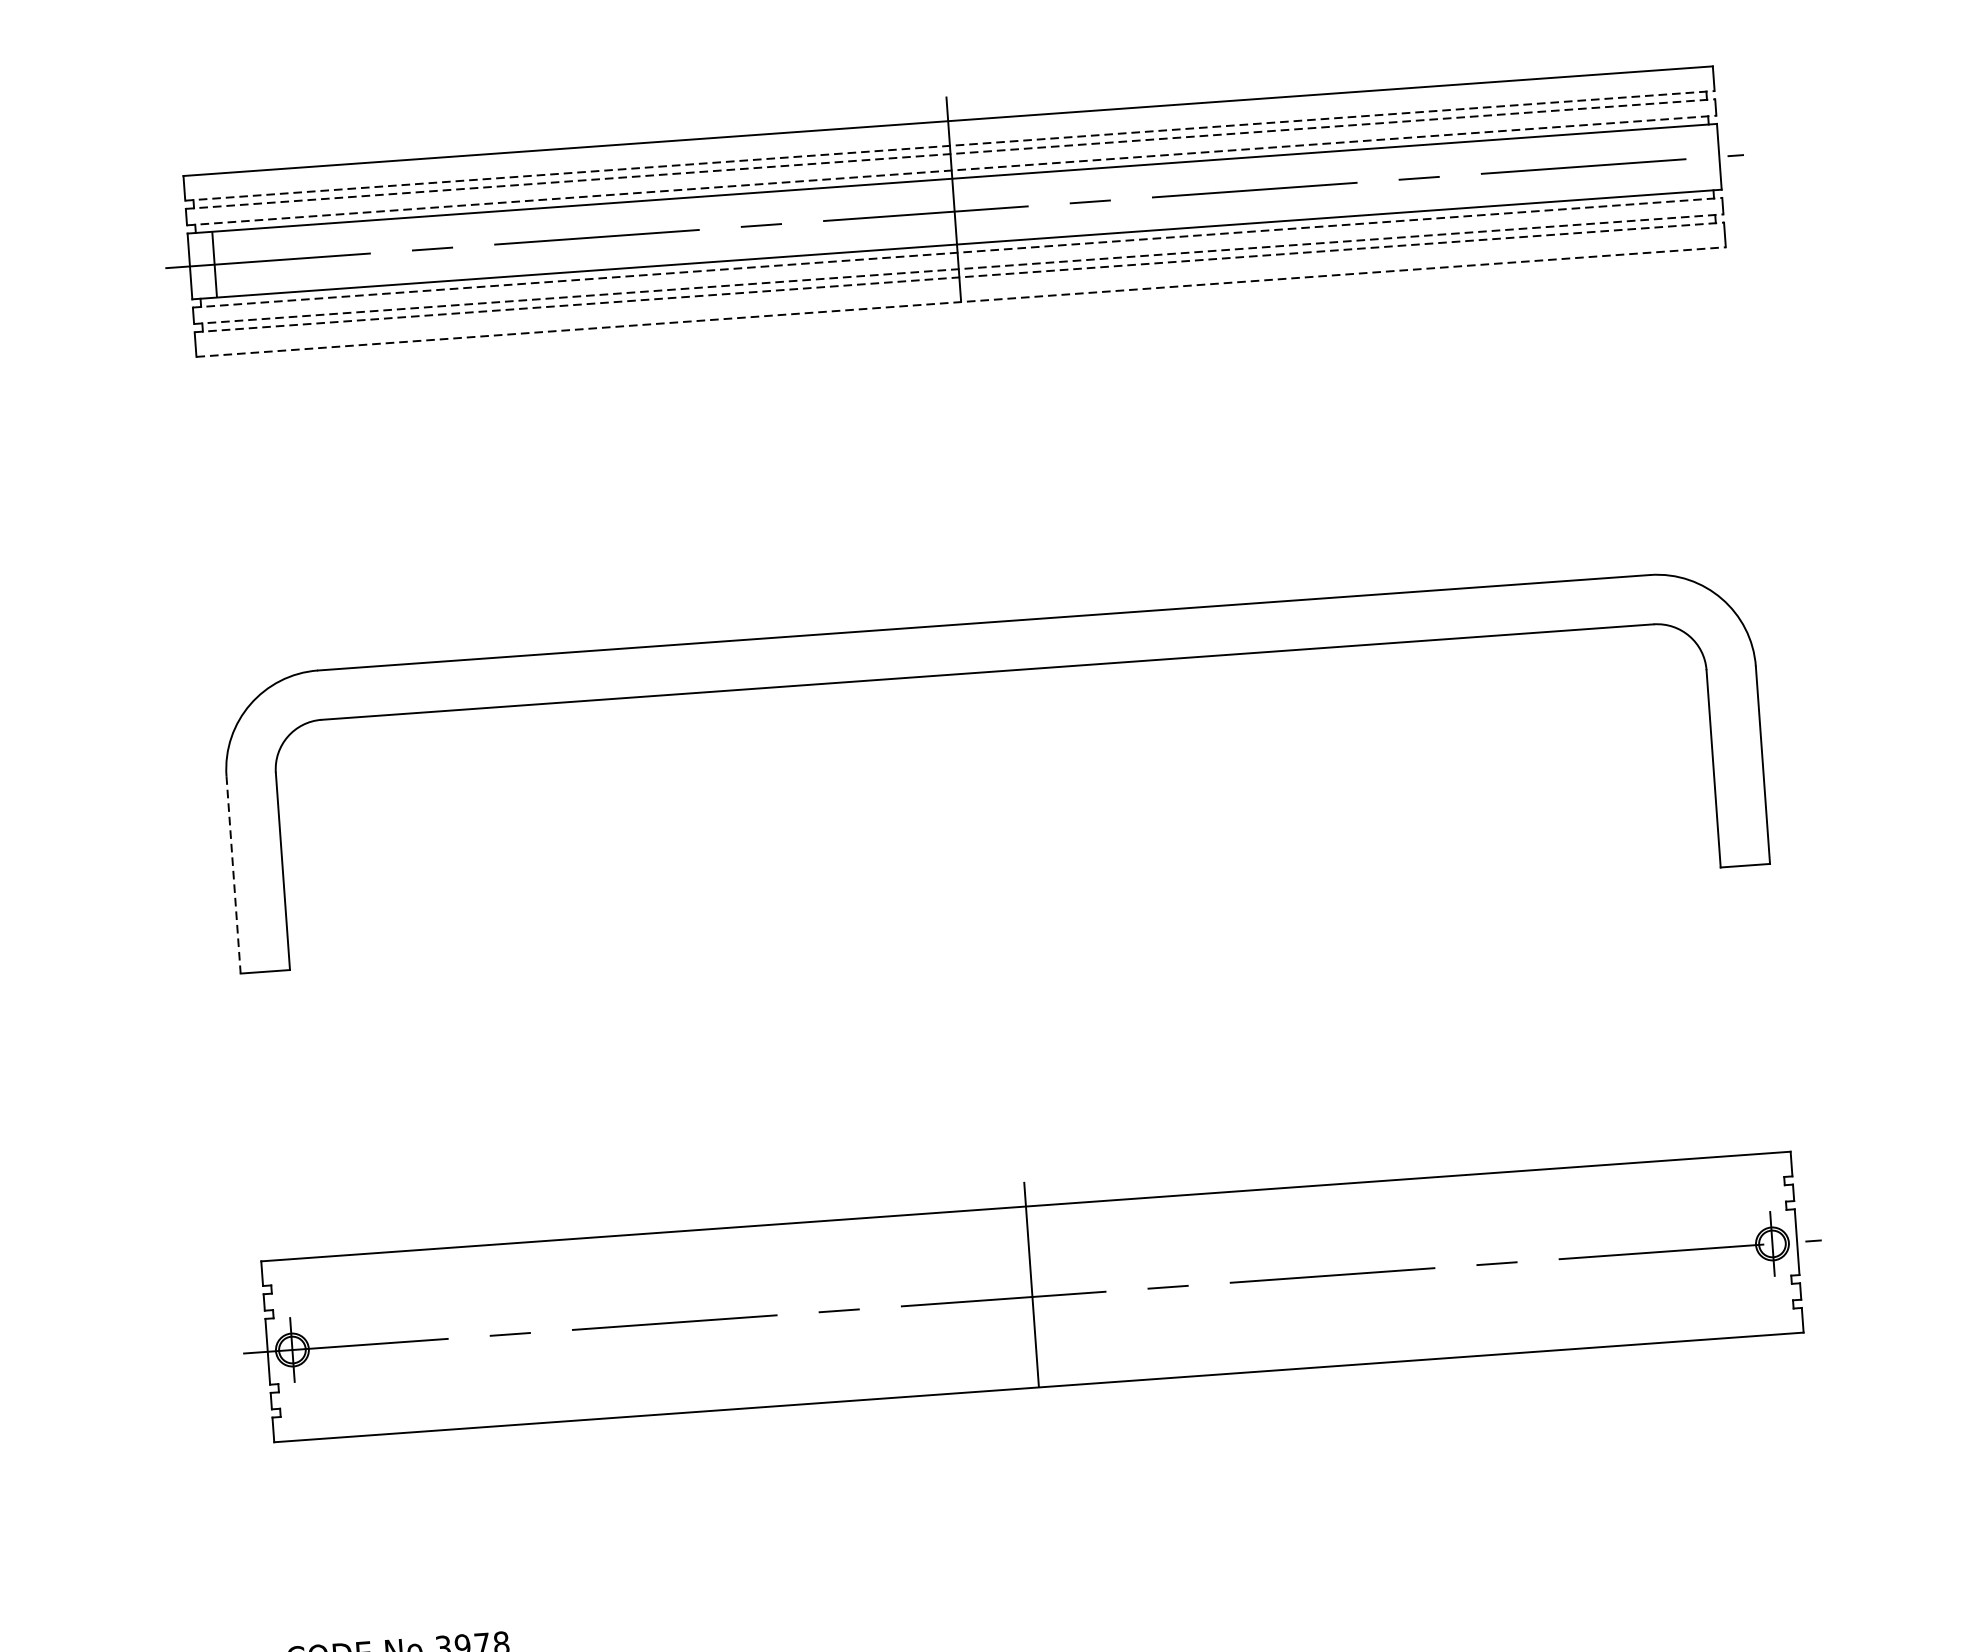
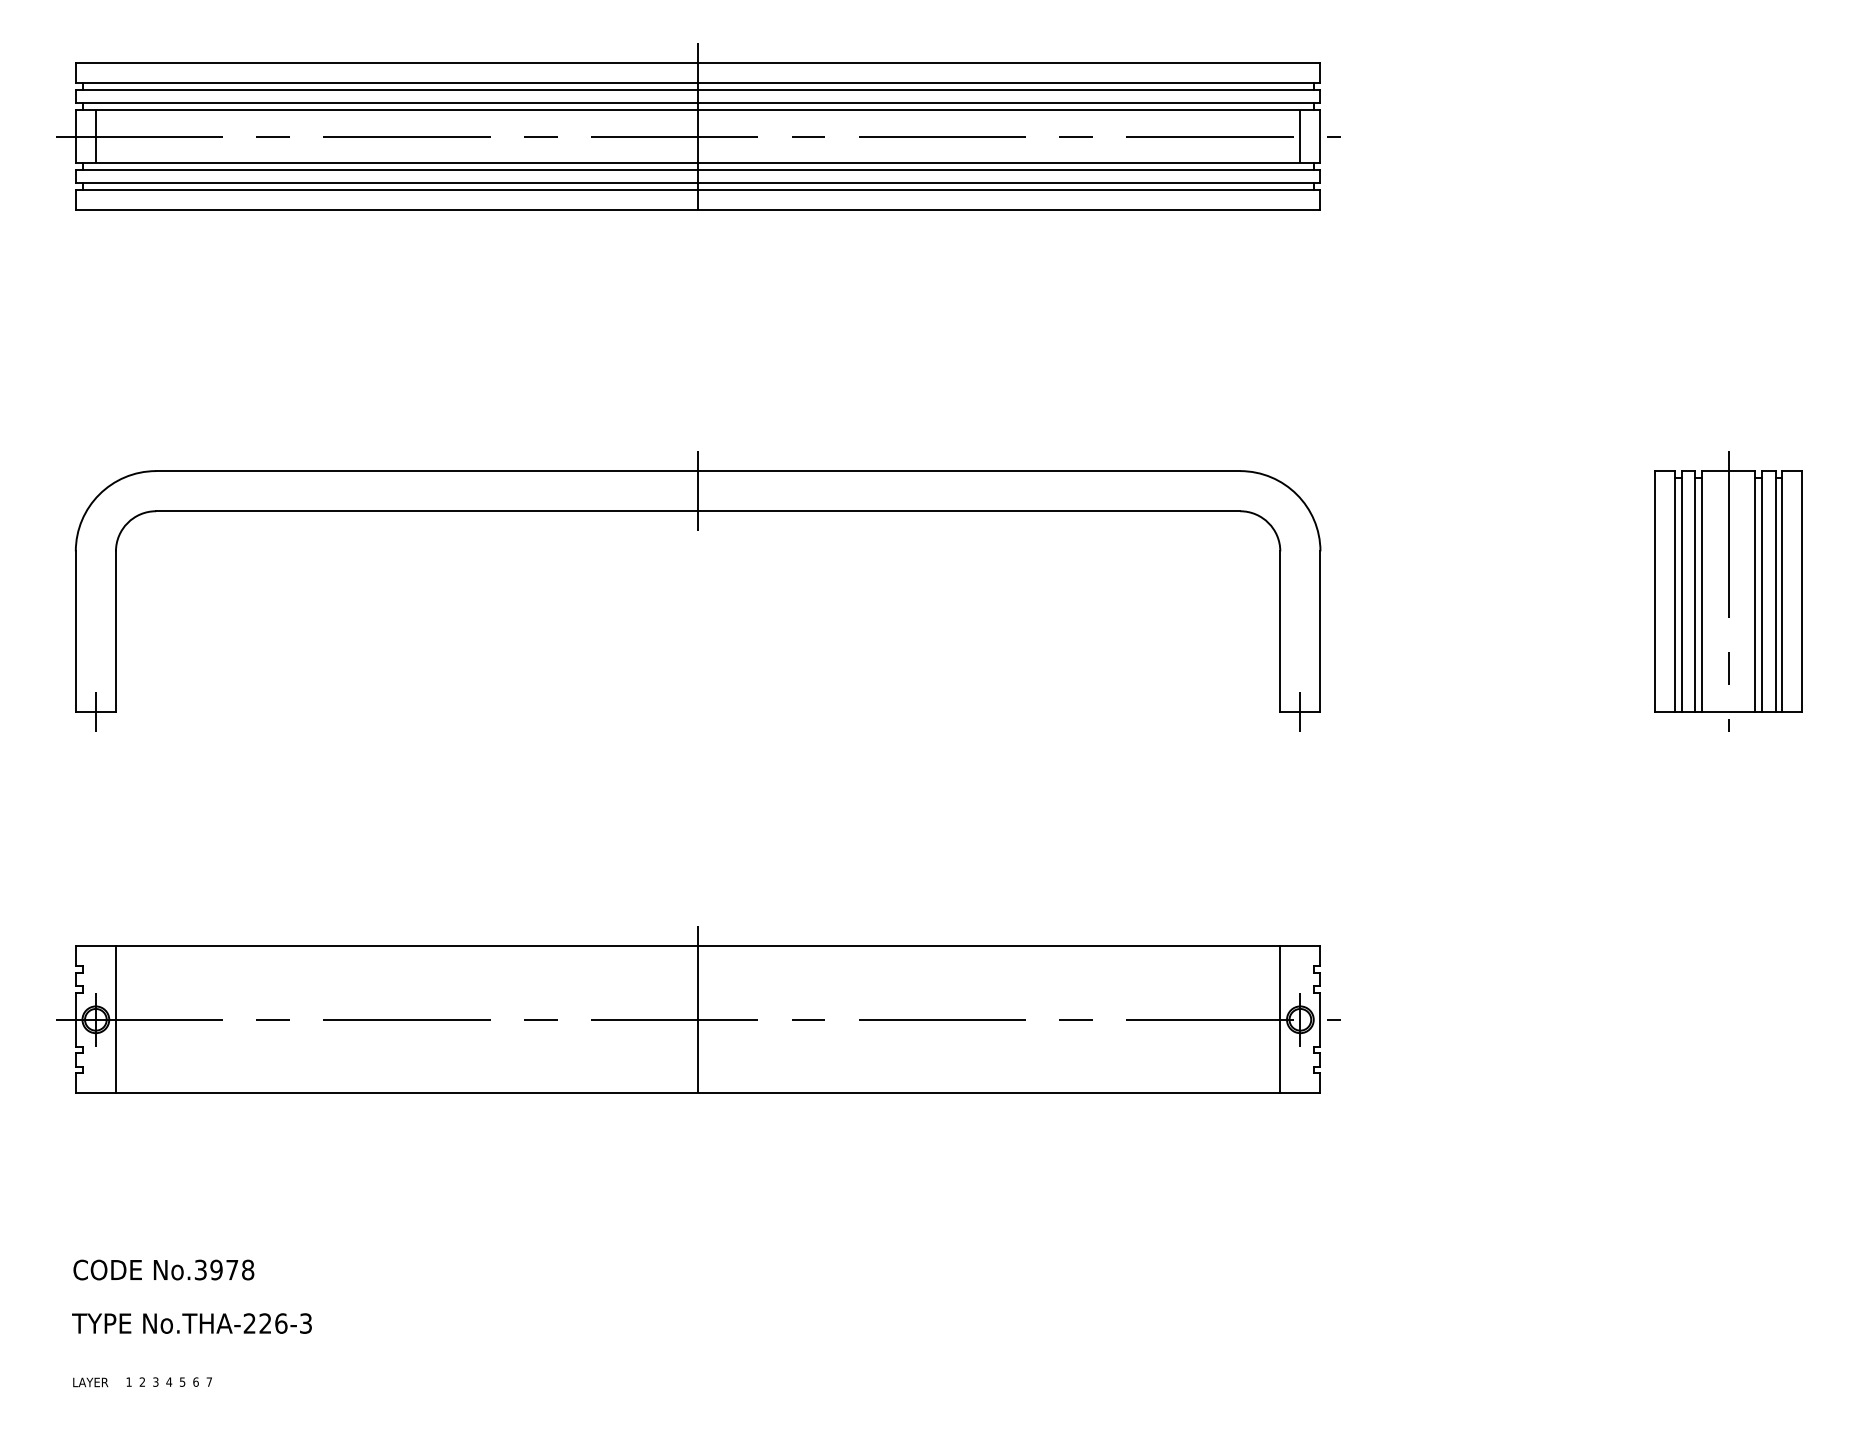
line: (950, 145) -> (698, 82), dashed -> solid
line: (950, 153) -> (698, 89), dashed -> solid
line: (1694, 158) -> (1300, 136), added
line: (952, 171) -> (698, 103), dashed -> solid
line: (958, 252) -> (698, 169), dashed -> solid
line: (959, 269) -> (698, 183), dashed -> solid
line: (959, 277) -> (698, 190), dashed -> solid
line: (961, 302) -> (698, 210), dashed -> solid
line: (986, 647) -> (698, 491), added
line: (1745, 865) -> (1300, 711), added
line: (233, 875) -> (75, 632), dashed -> solid
line: (264, 971) -> (95, 711), added
line: (1748, 1245) -> (1280, 1019), added
line: (316, 1347) -> (115, 1019), added

